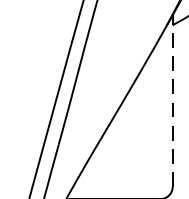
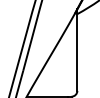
line: (172, 101) -> (77, 50), dashed -> solid

